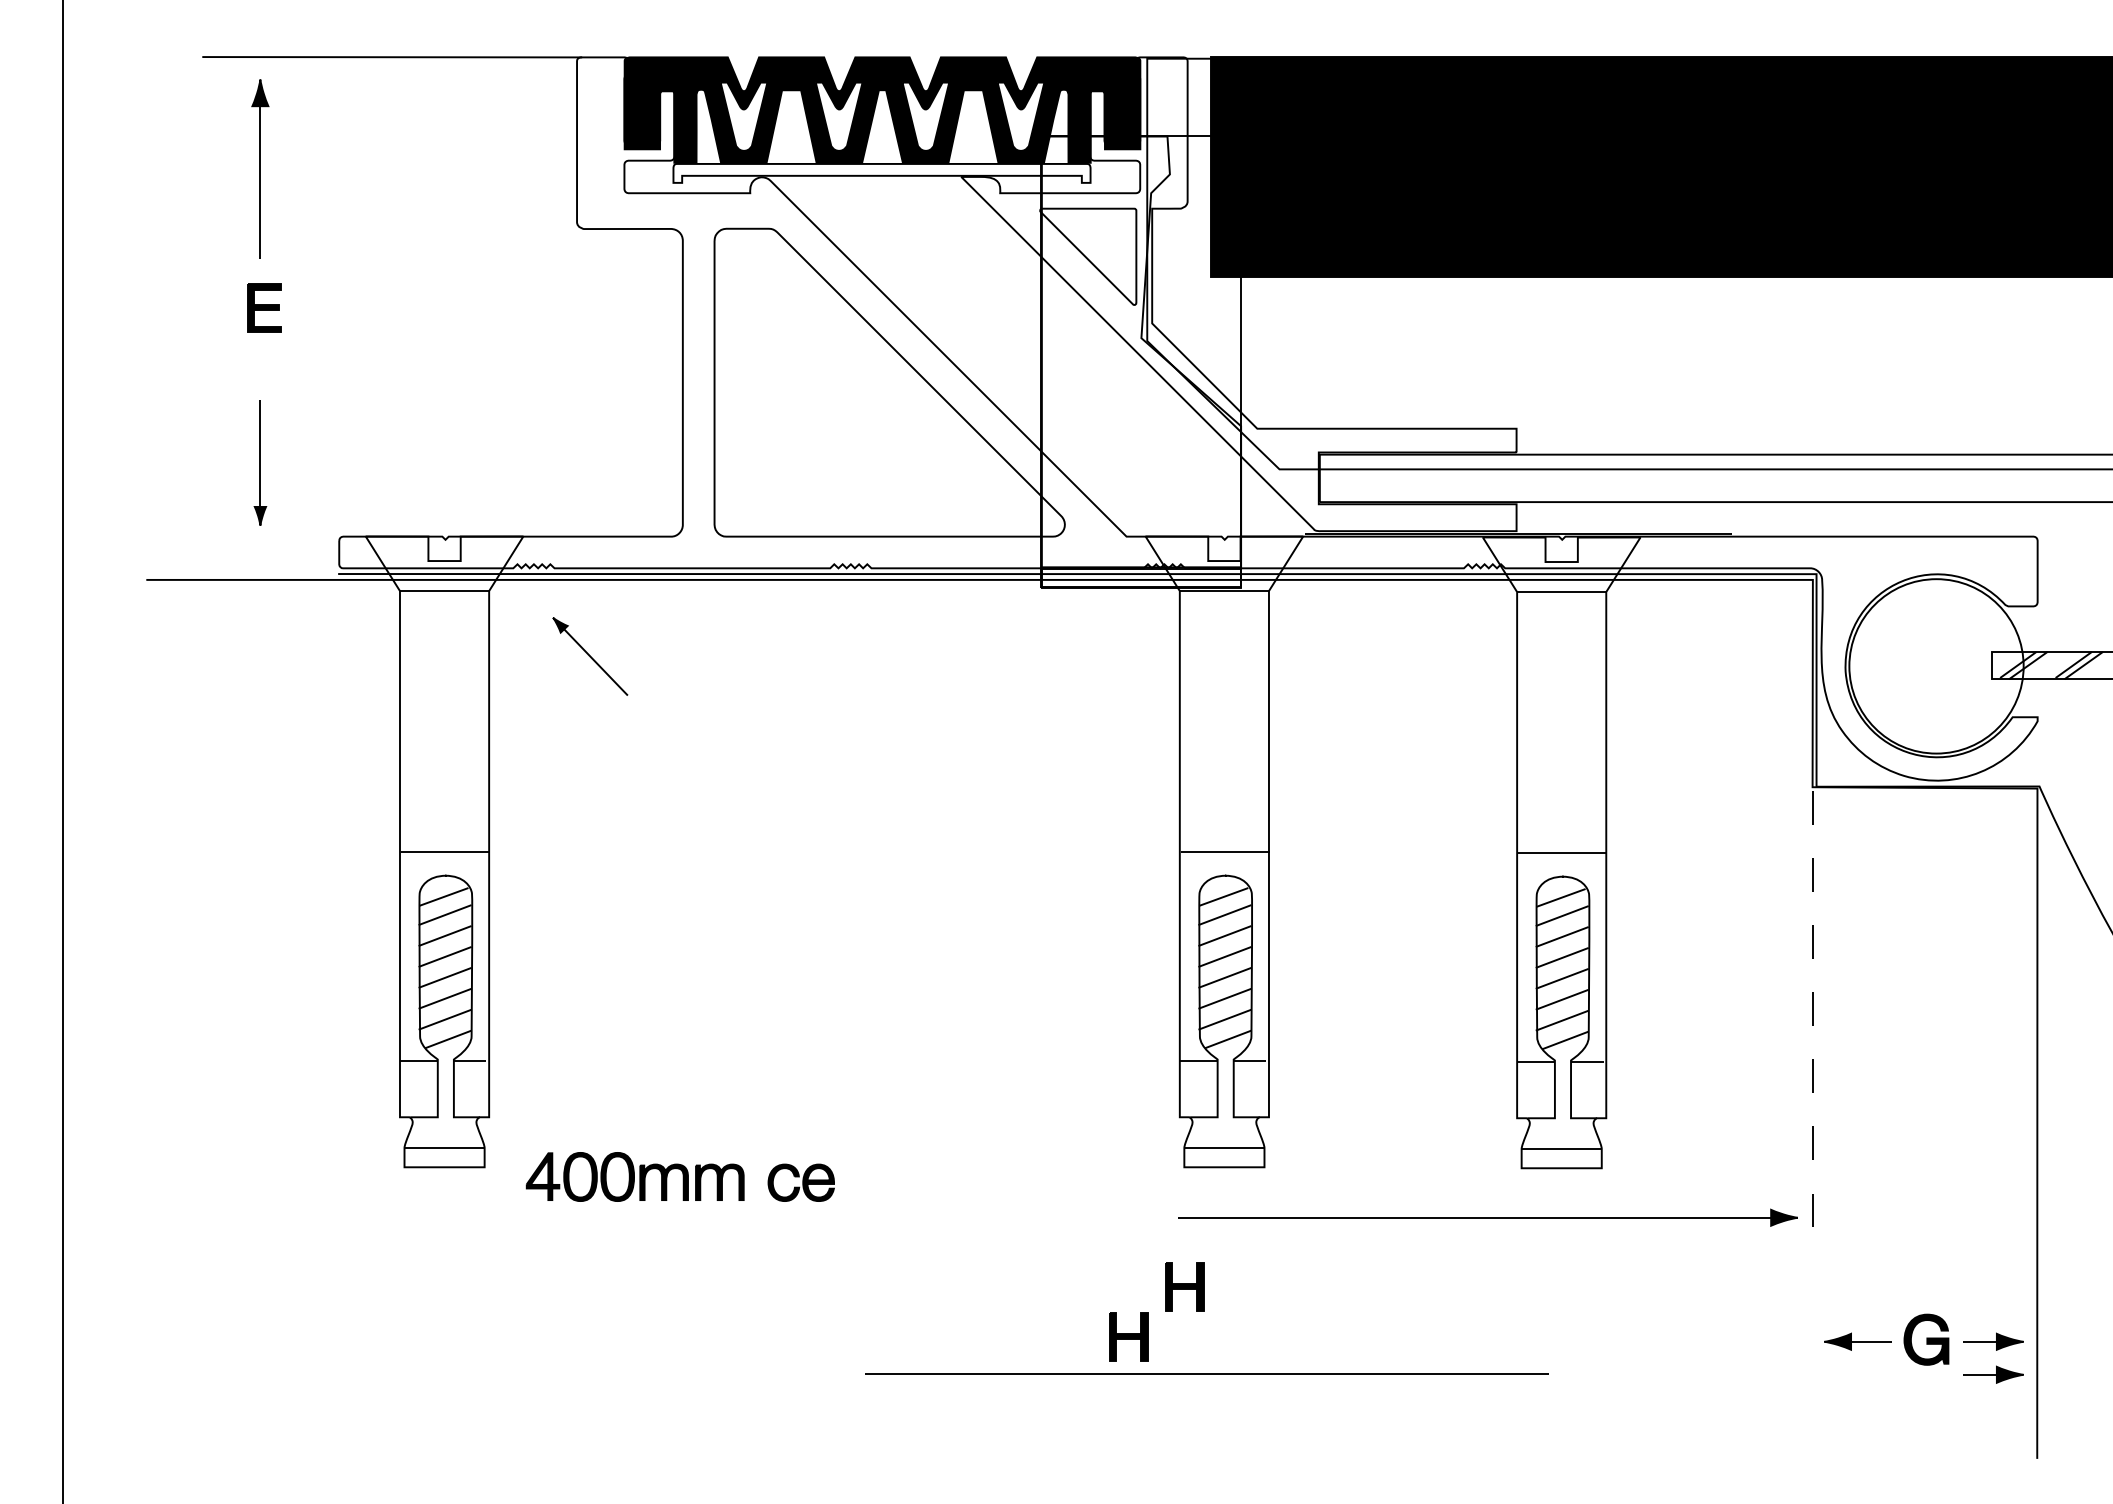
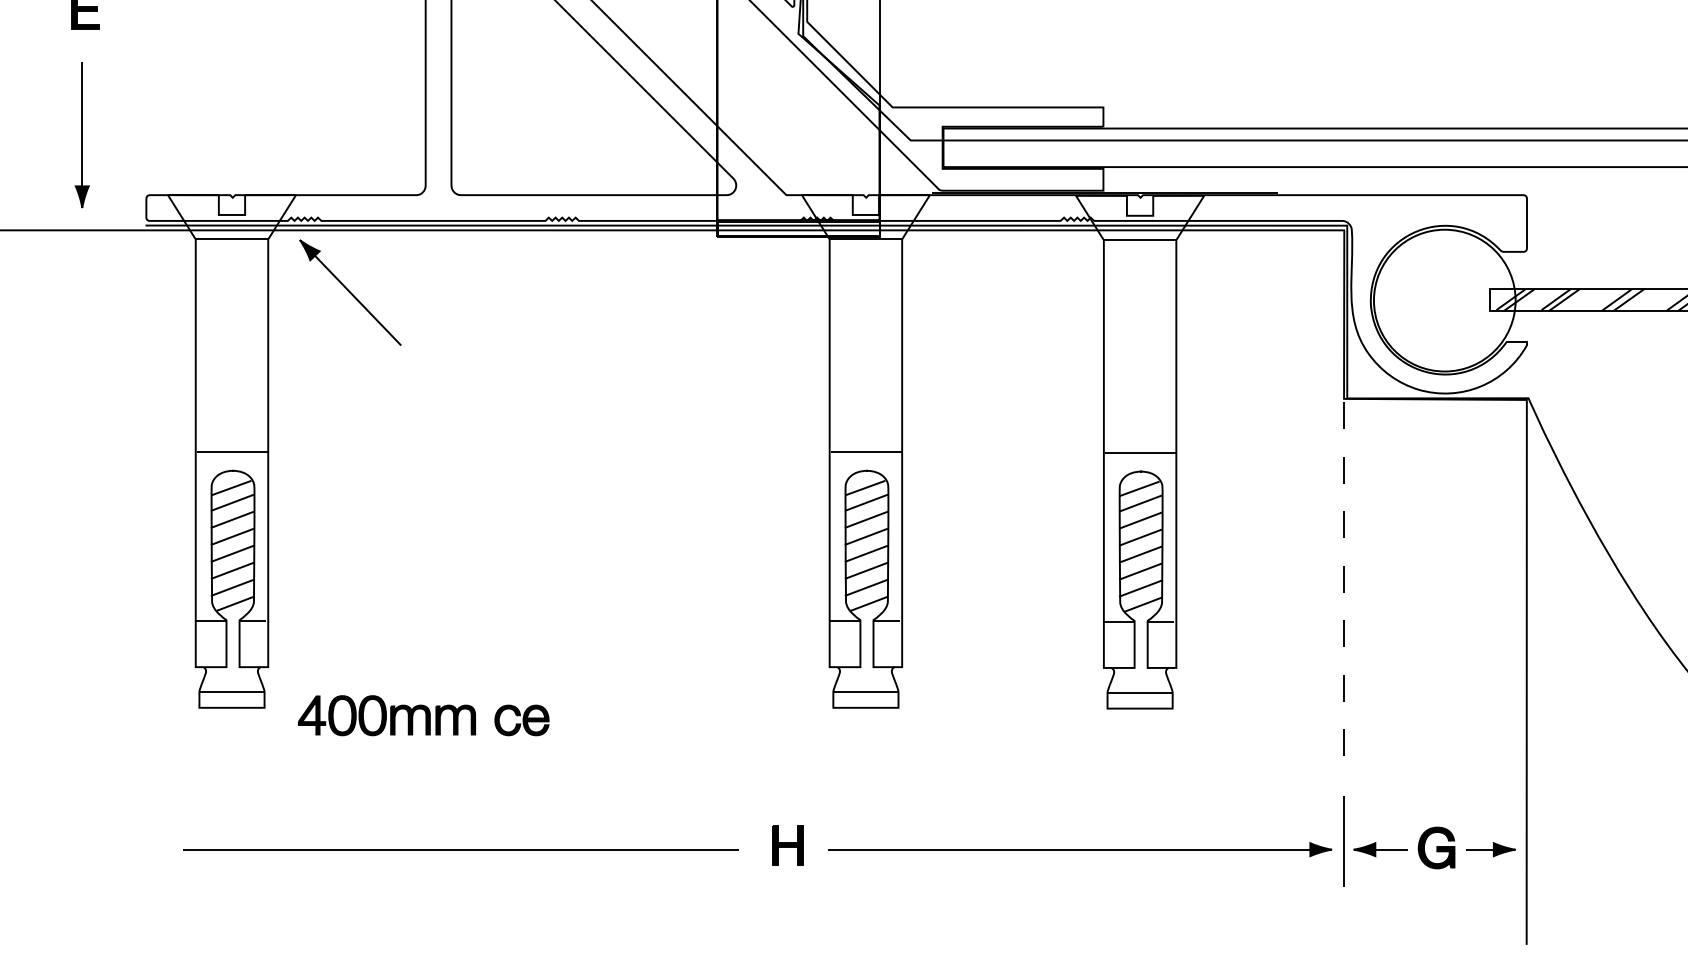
part: (260, 462) -> (82, 134), size x1.43
part: (590, 656) -> (350, 292), size x1.67
part: (1487, 1217) -> (1079, 849), moved
part: (1184, 1286) -> (833, 804), removed
line: (1812, 1331) -> (1343, 841), added
line: (1206, 1373) -> (461, 849), moved
part: (1993, 1374) -> (1491, 876), removed

